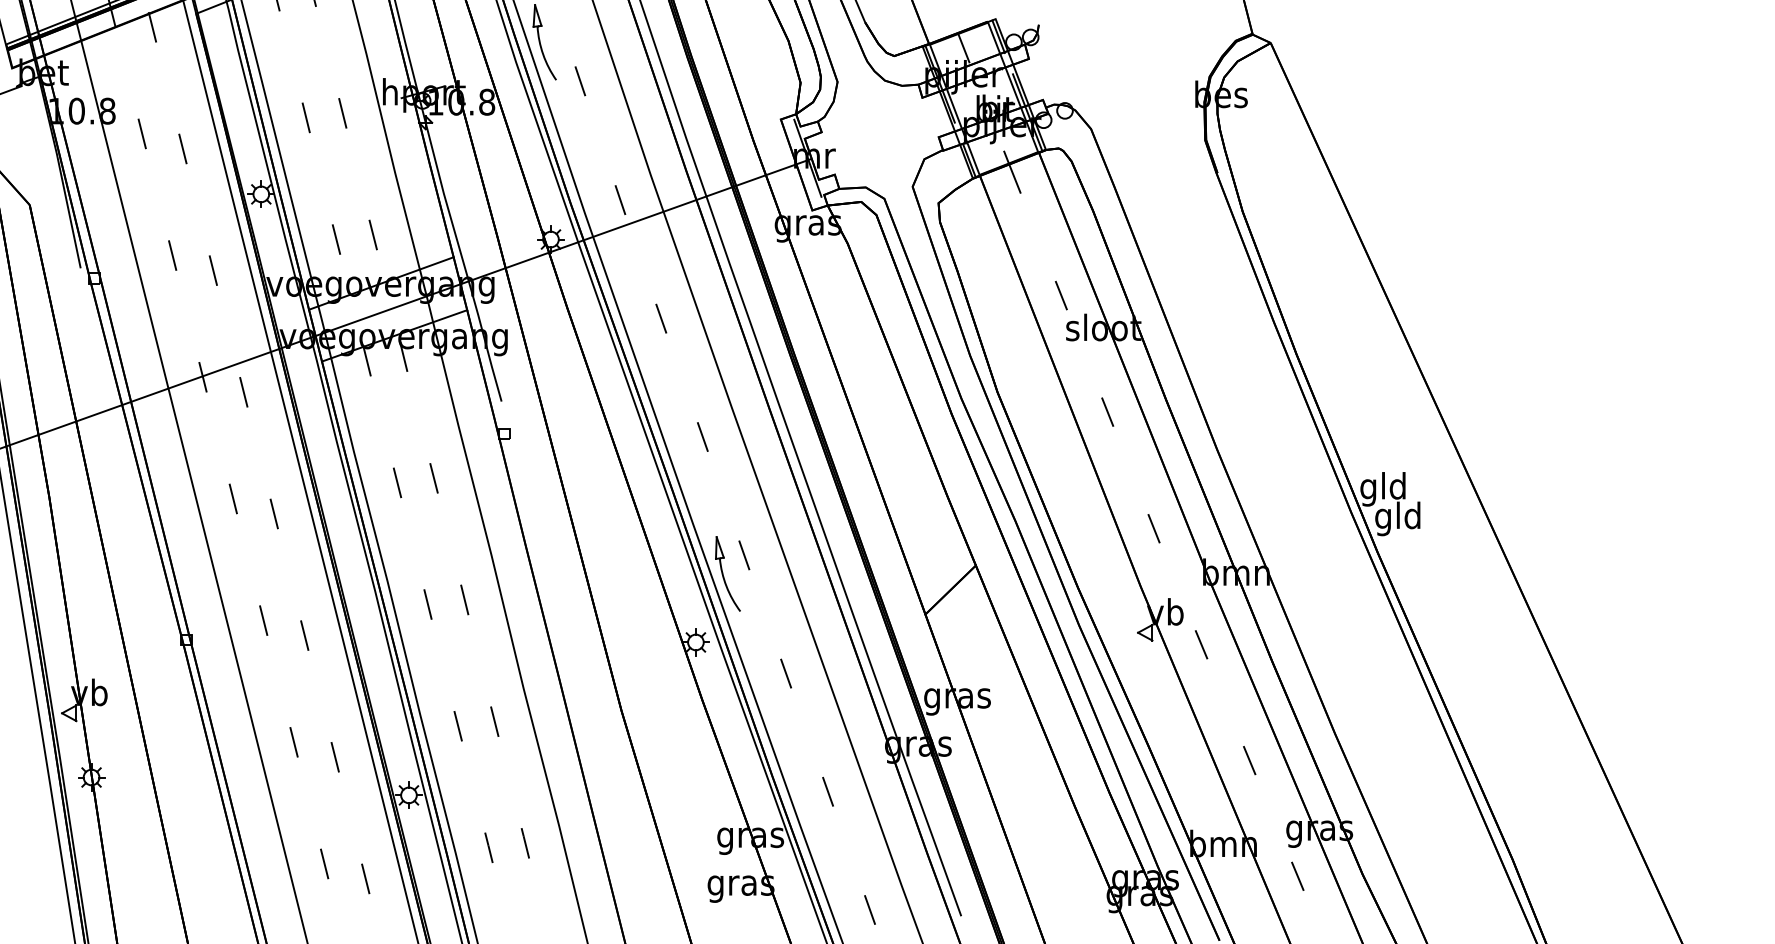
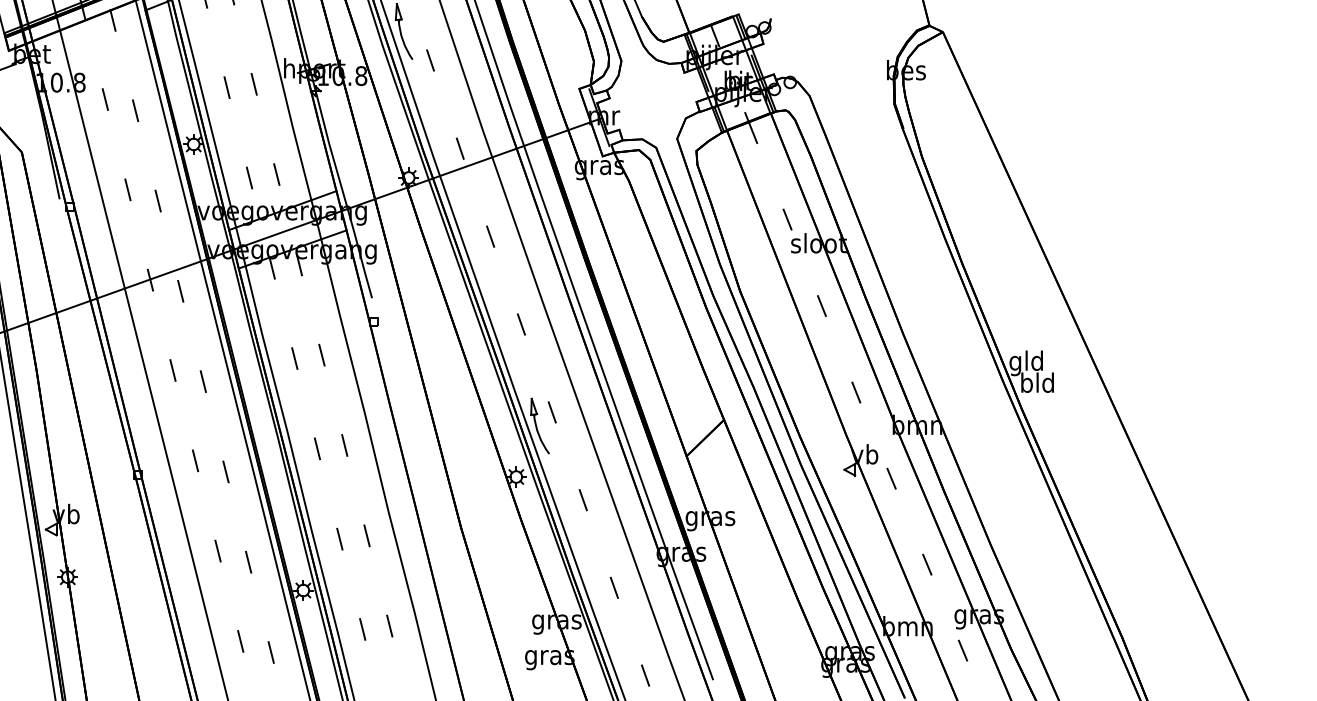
text: (1383, 518) -> (1026, 385), gld -> bld

